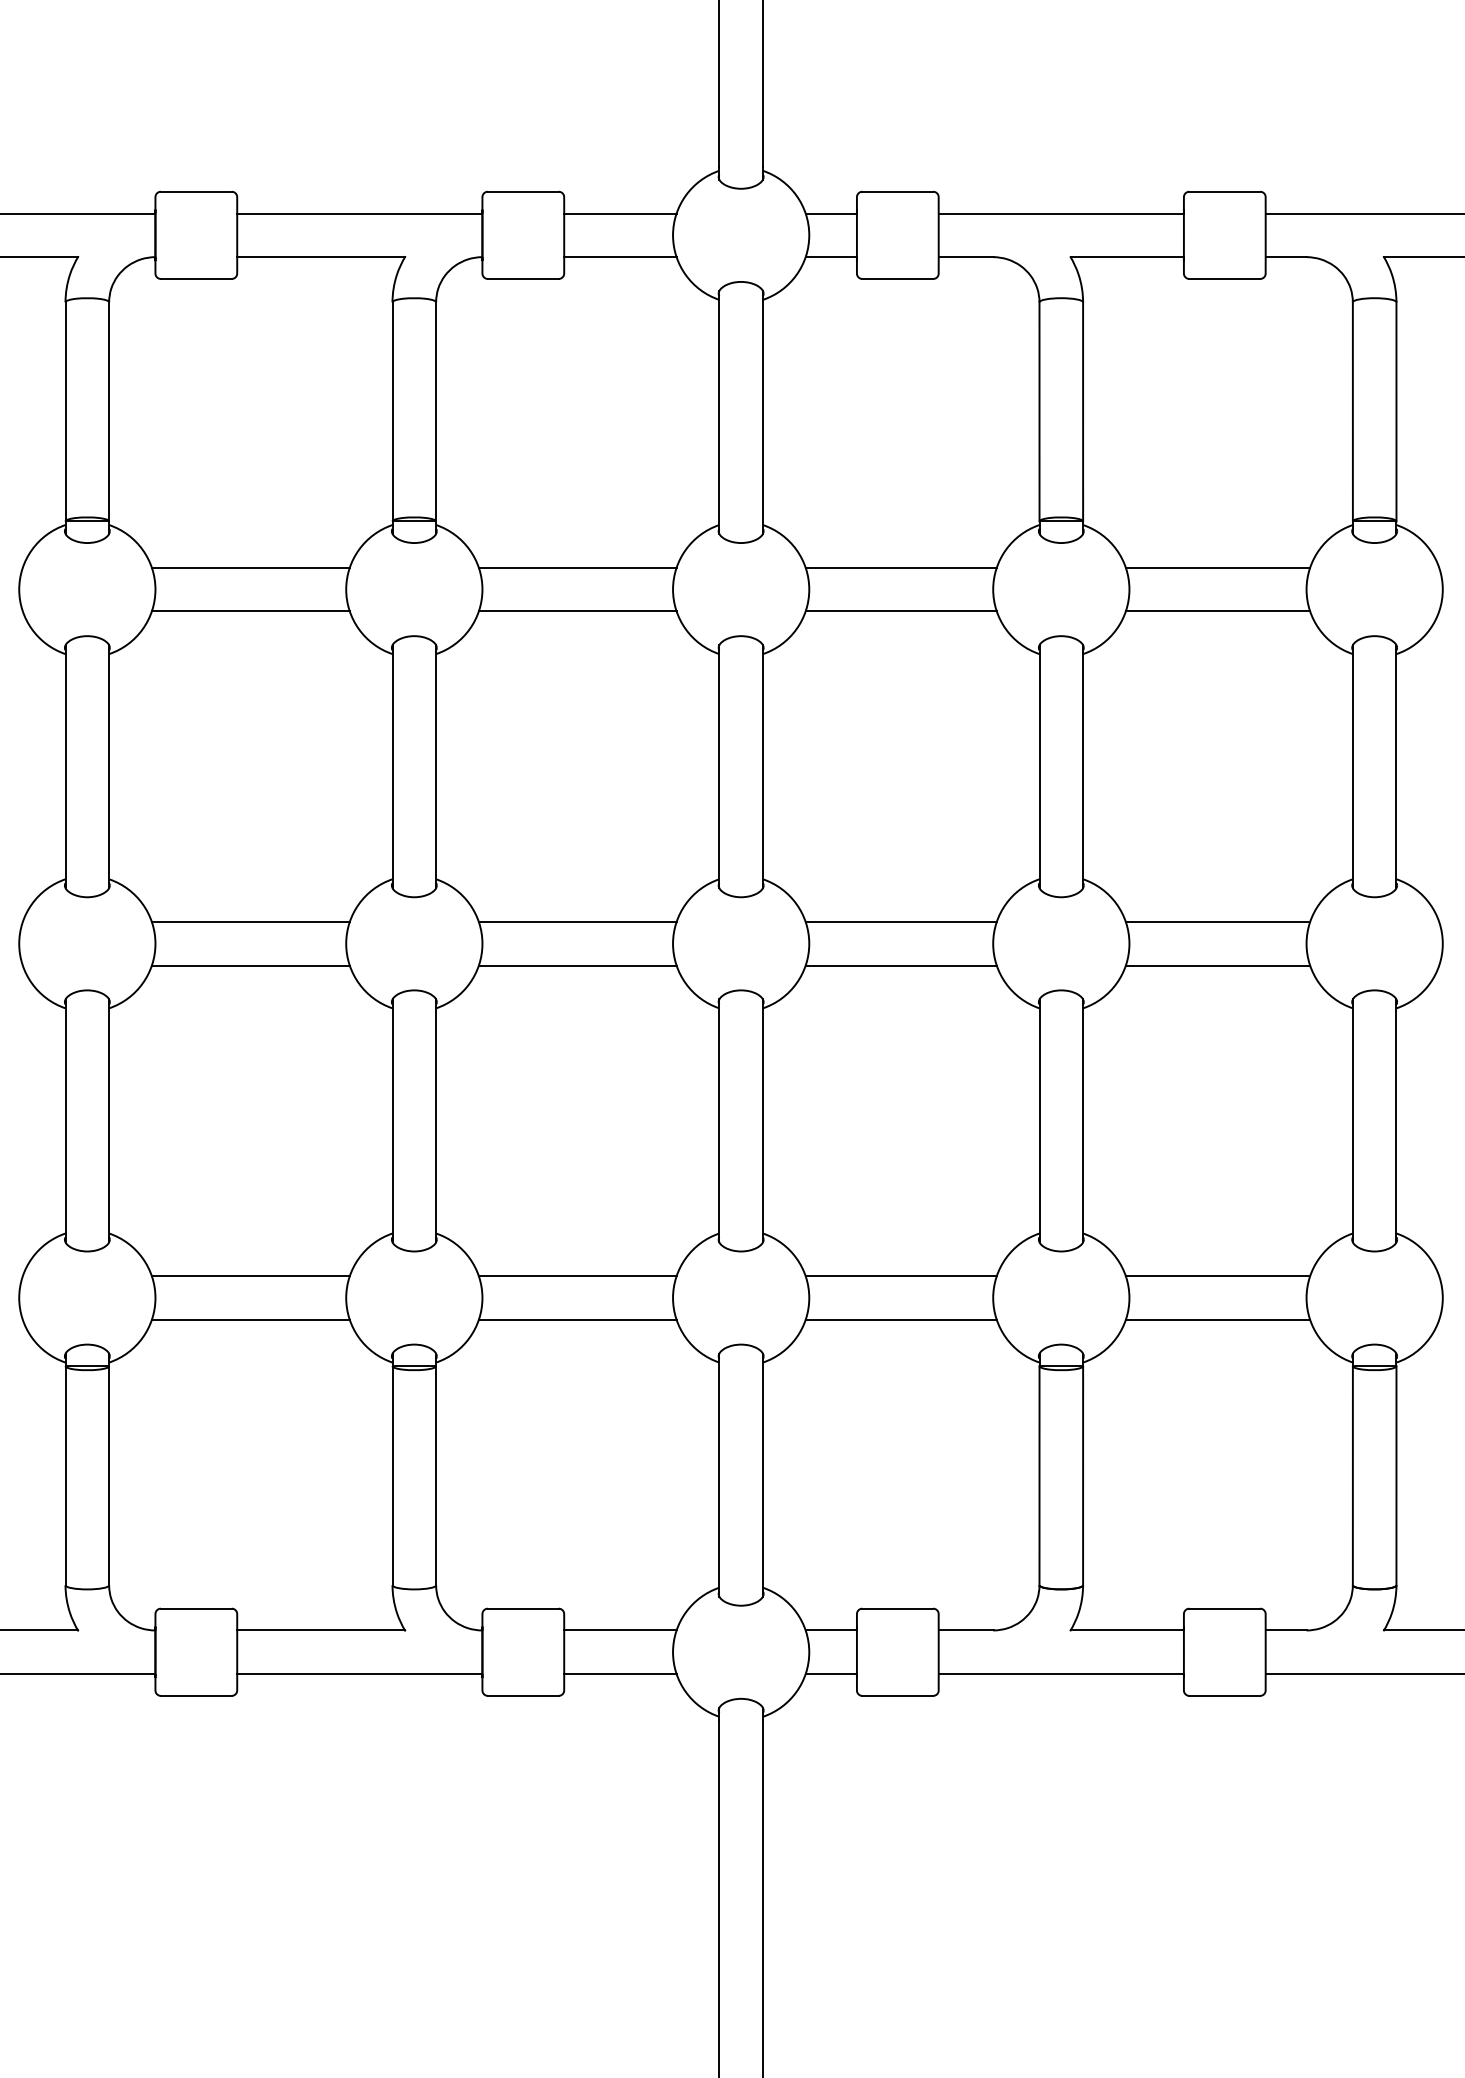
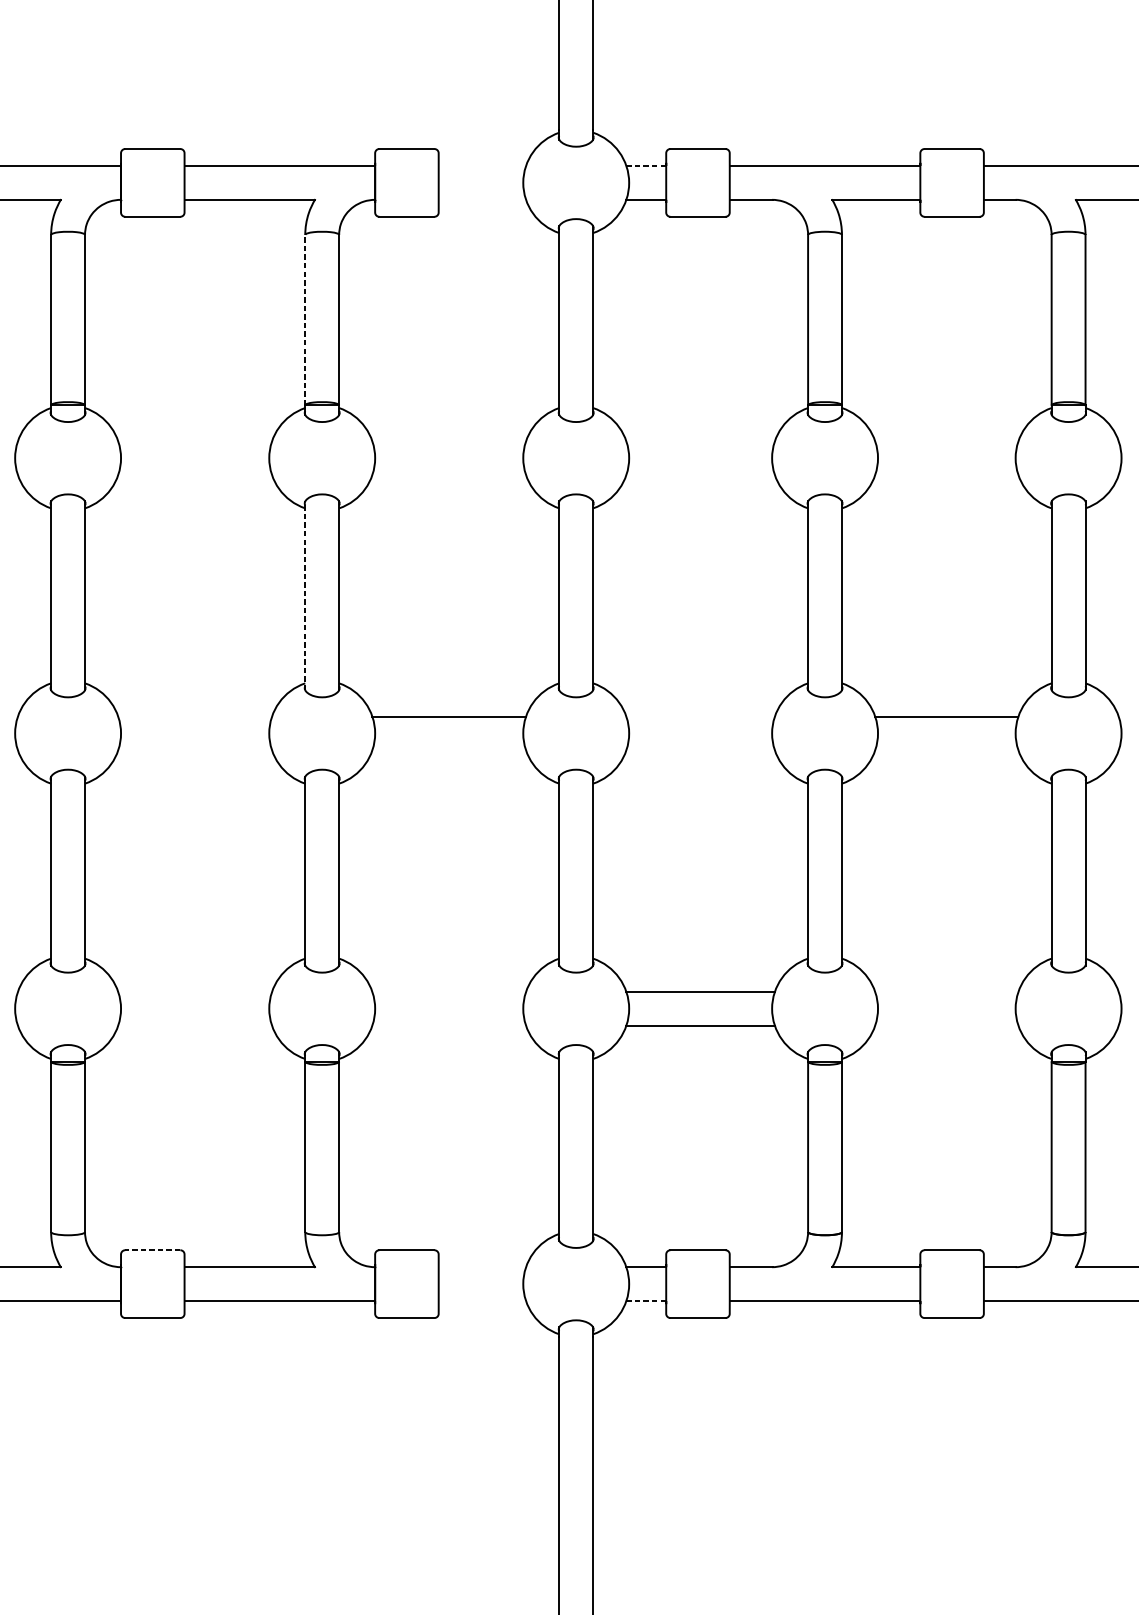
line: (620, 213) -> (482, 165), removed
line: (831, 213) -> (646, 165), solid -> dashed
line: (620, 257) -> (482, 200), removed
line: (392, 411) -> (305, 319), solid -> dashed
line: (250, 567) -> (194, 441), removed
line: (577, 567) -> (449, 441), removed
line: (900, 567) -> (700, 441), removed
line: (1217, 567) -> (946, 441), removed
line: (250, 611) -> (194, 475), removed
line: (577, 611) -> (449, 475), removed
line: (900, 611) -> (700, 475), removed
line: (1217, 611) -> (946, 475), removed
line: (392, 766) -> (305, 595), solid -> dashed
line: (250, 922) -> (194, 716), removed
line: (900, 922) -> (700, 716), removed
line: (250, 965) -> (194, 750), removed
line: (577, 965) -> (449, 750), removed
line: (900, 965) -> (700, 750), removed
line: (1217, 965) -> (946, 750), removed
line: (250, 1276) -> (194, 992), removed
line: (577, 1276) -> (449, 992), removed
line: (1217, 1276) -> (946, 992), removed
line: (250, 1319) -> (194, 1025), removed
line: (577, 1319) -> (449, 1025), removed
line: (1217, 1319) -> (946, 1025), removed
line: (195, 1608) -> (152, 1250), solid -> dashed
line: (620, 1630) -> (482, 1267), removed
line: (620, 1674) -> (482, 1301), removed
line: (831, 1674) -> (646, 1301), solid -> dashed

